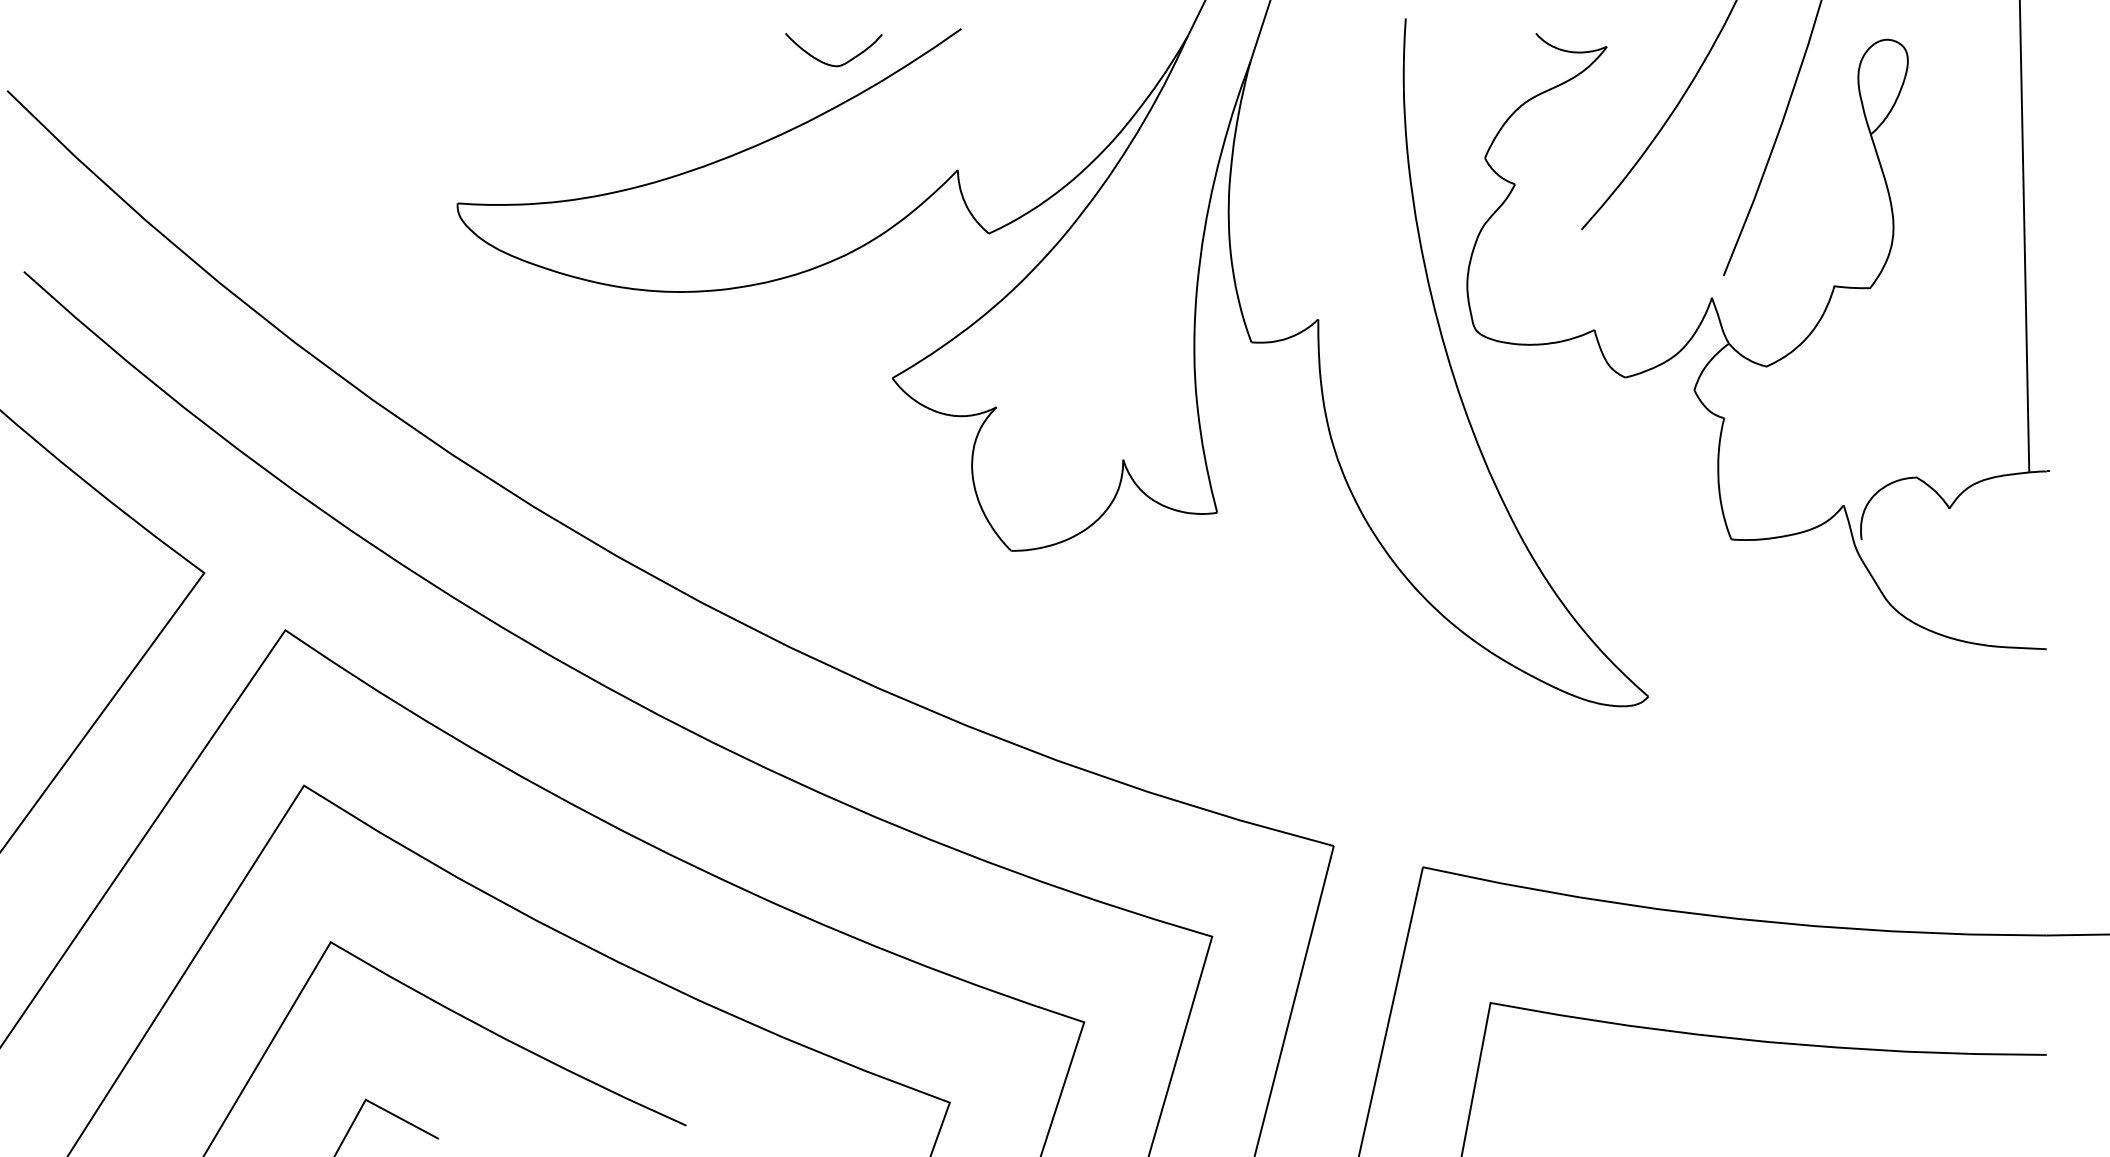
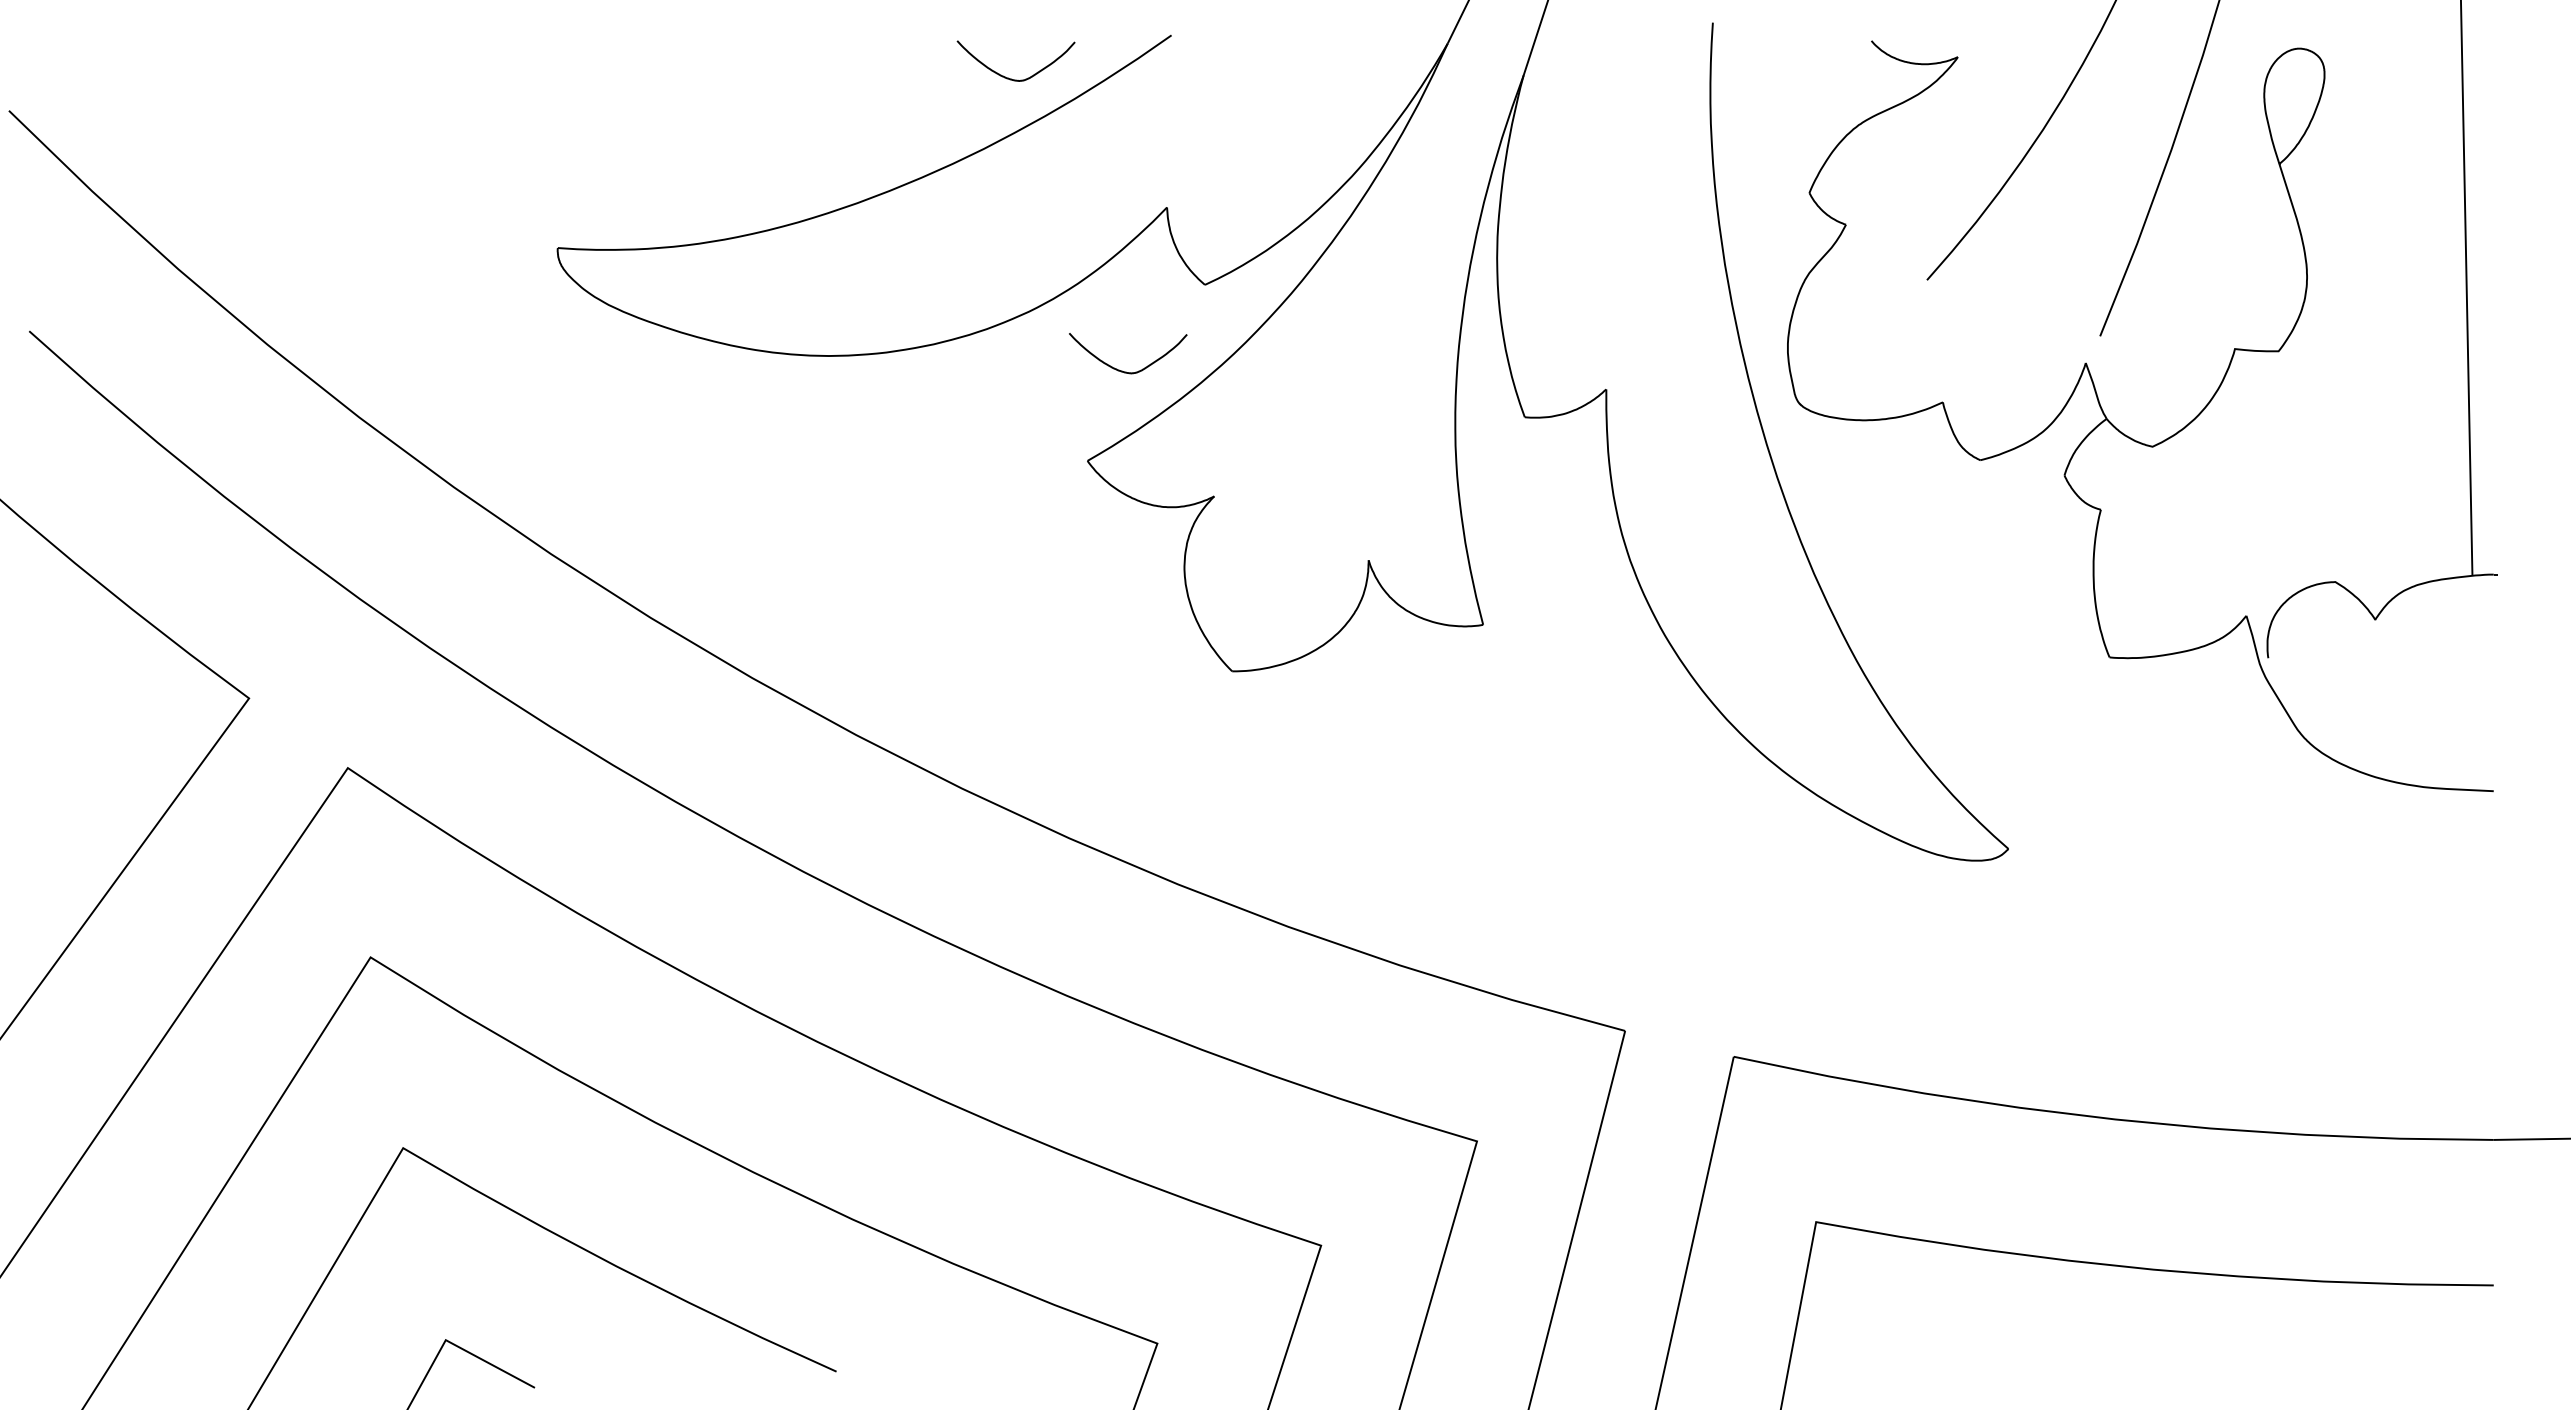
curve: (920, 303) -> (1121, 369), added

